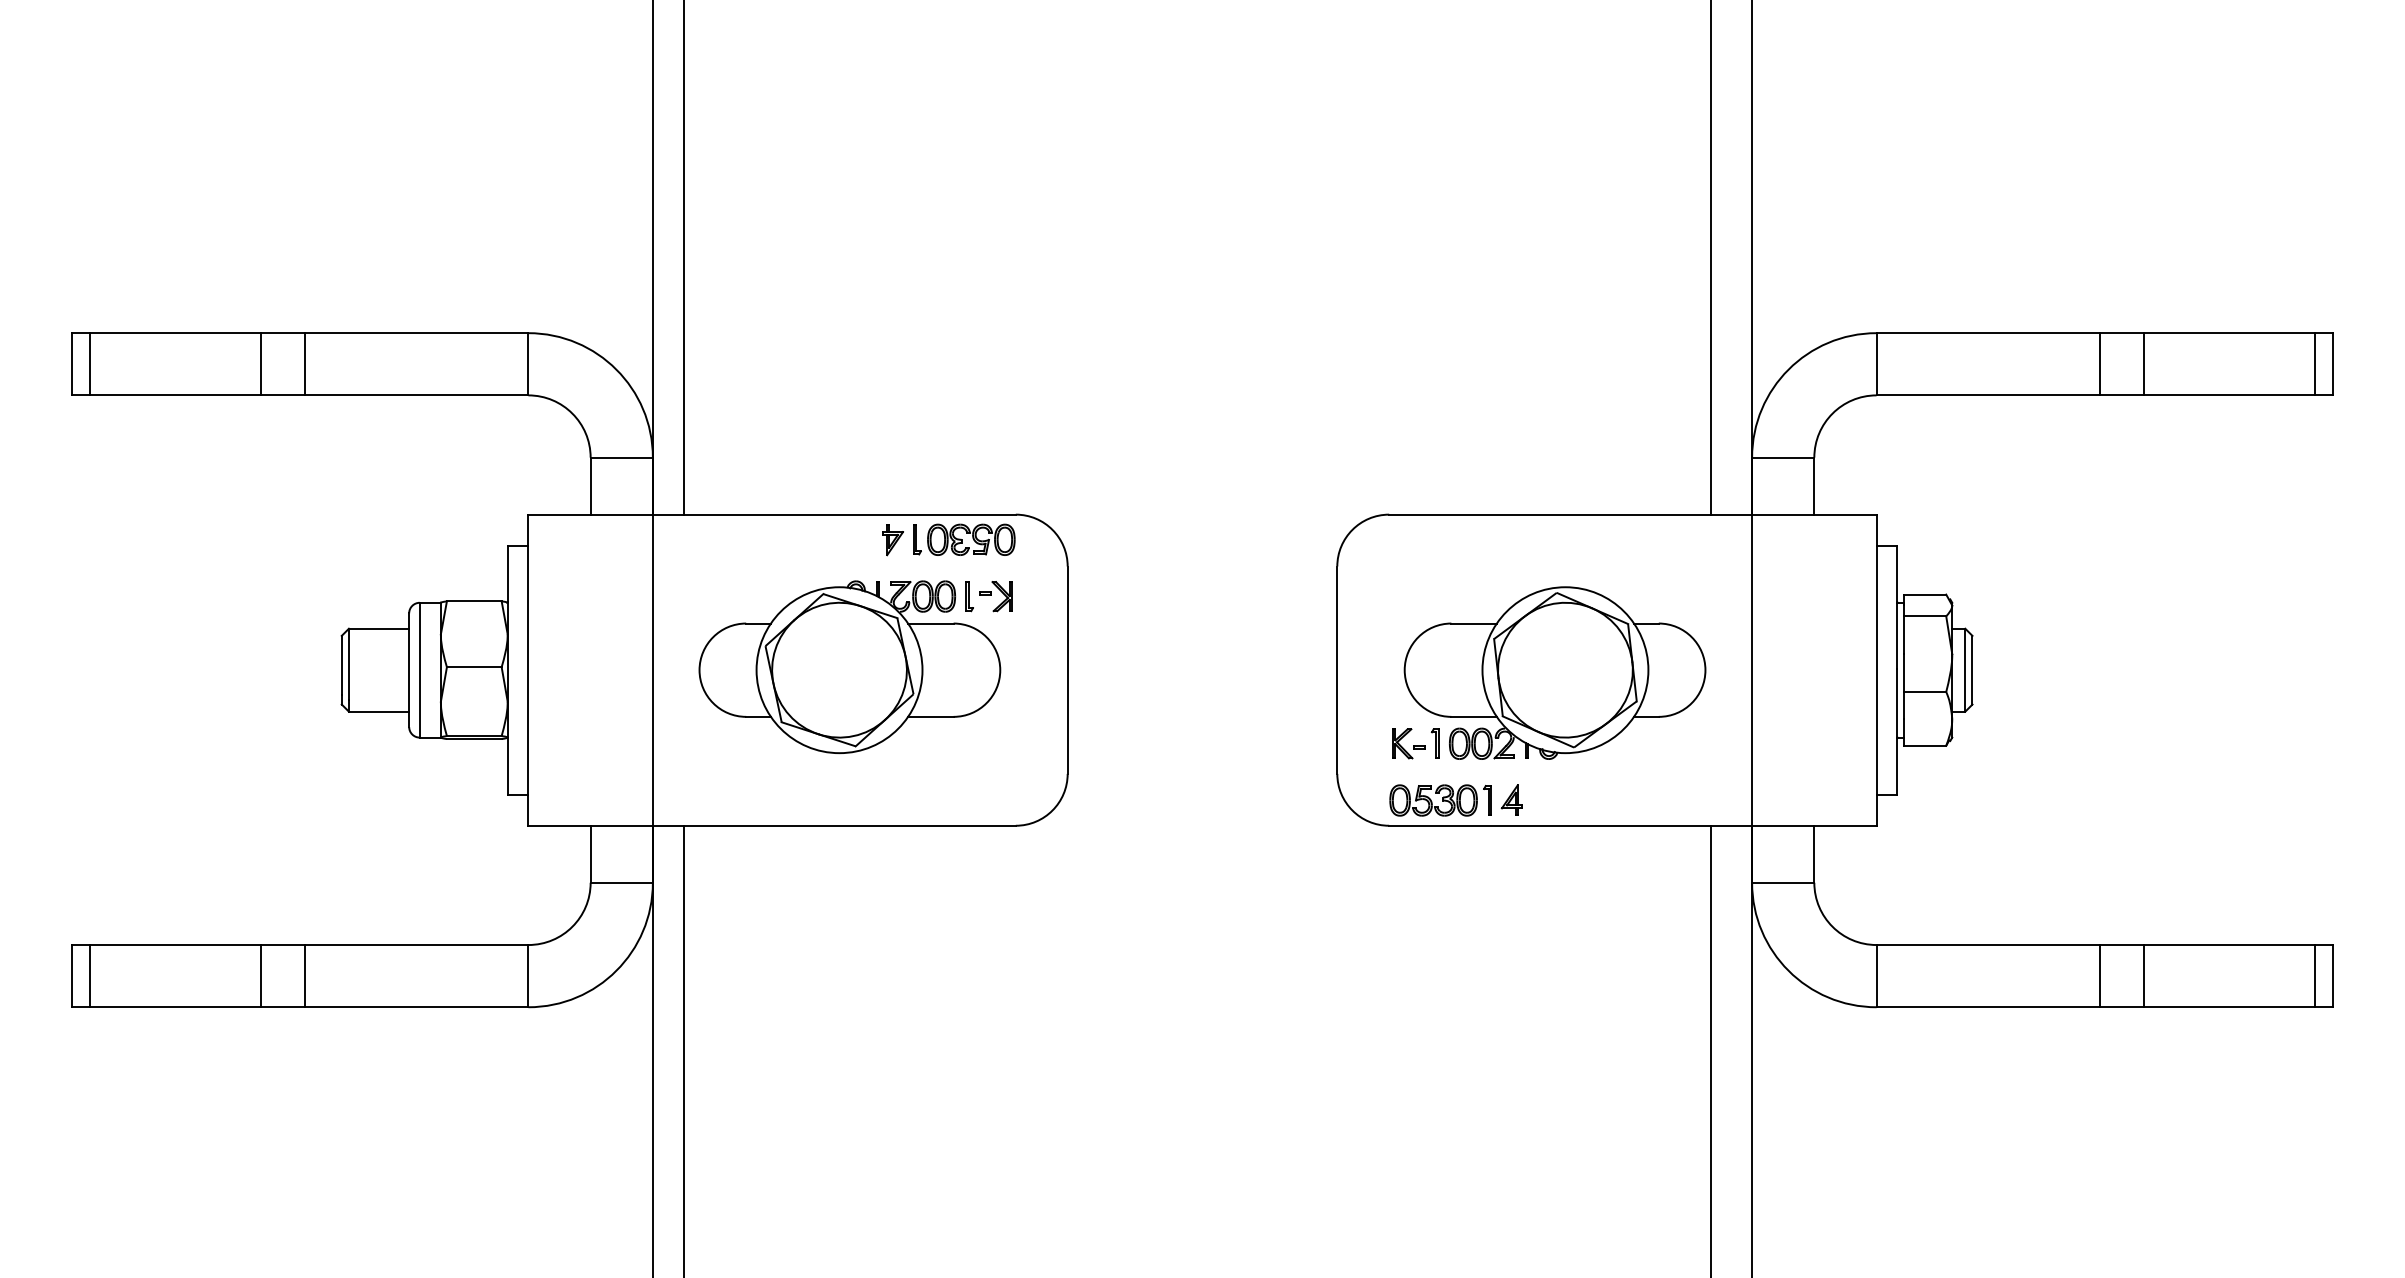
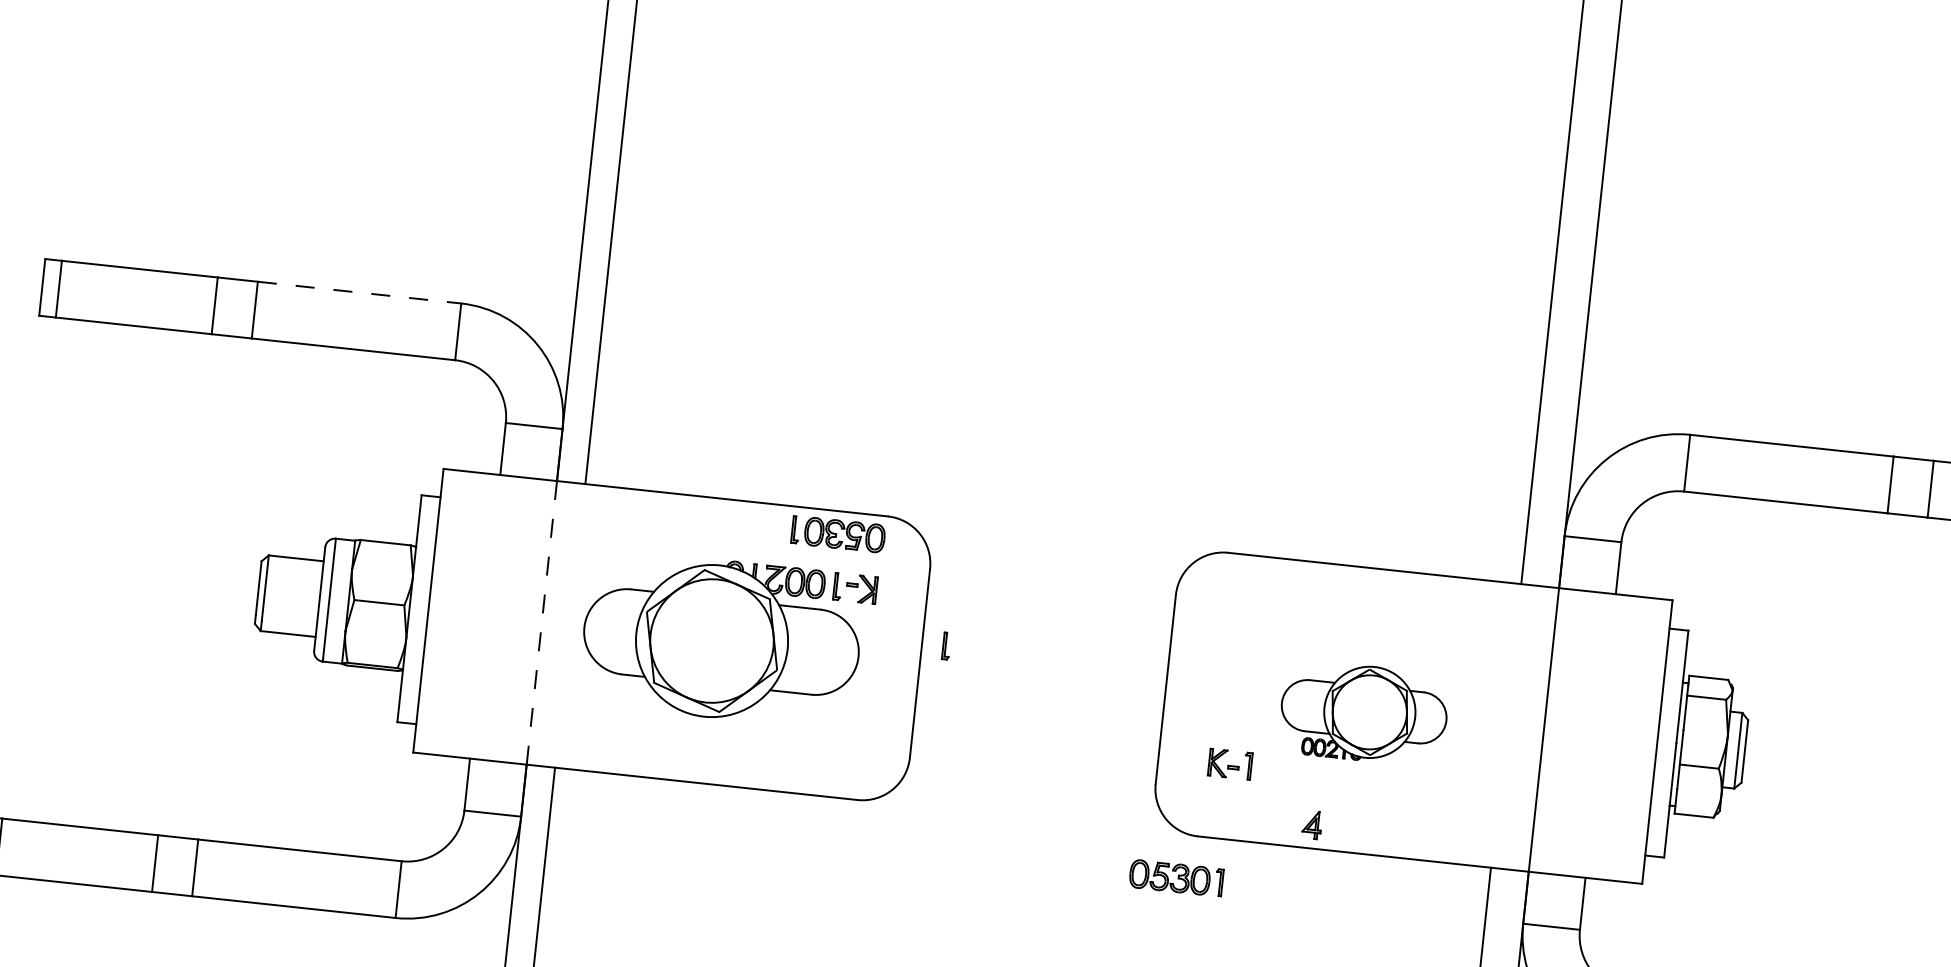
line: (416, 333) -> (359, 292), solid -> dashed
part: (892, 540) -> (772, 527), removed
part: (1094, 648) -> (946, 646), added
line: (652, 670) -> (541, 623), solid -> dashed
part: (1554, 672) -> (1363, 712), size x0.6
part: (1440, 800) -> (1176, 878), moved

